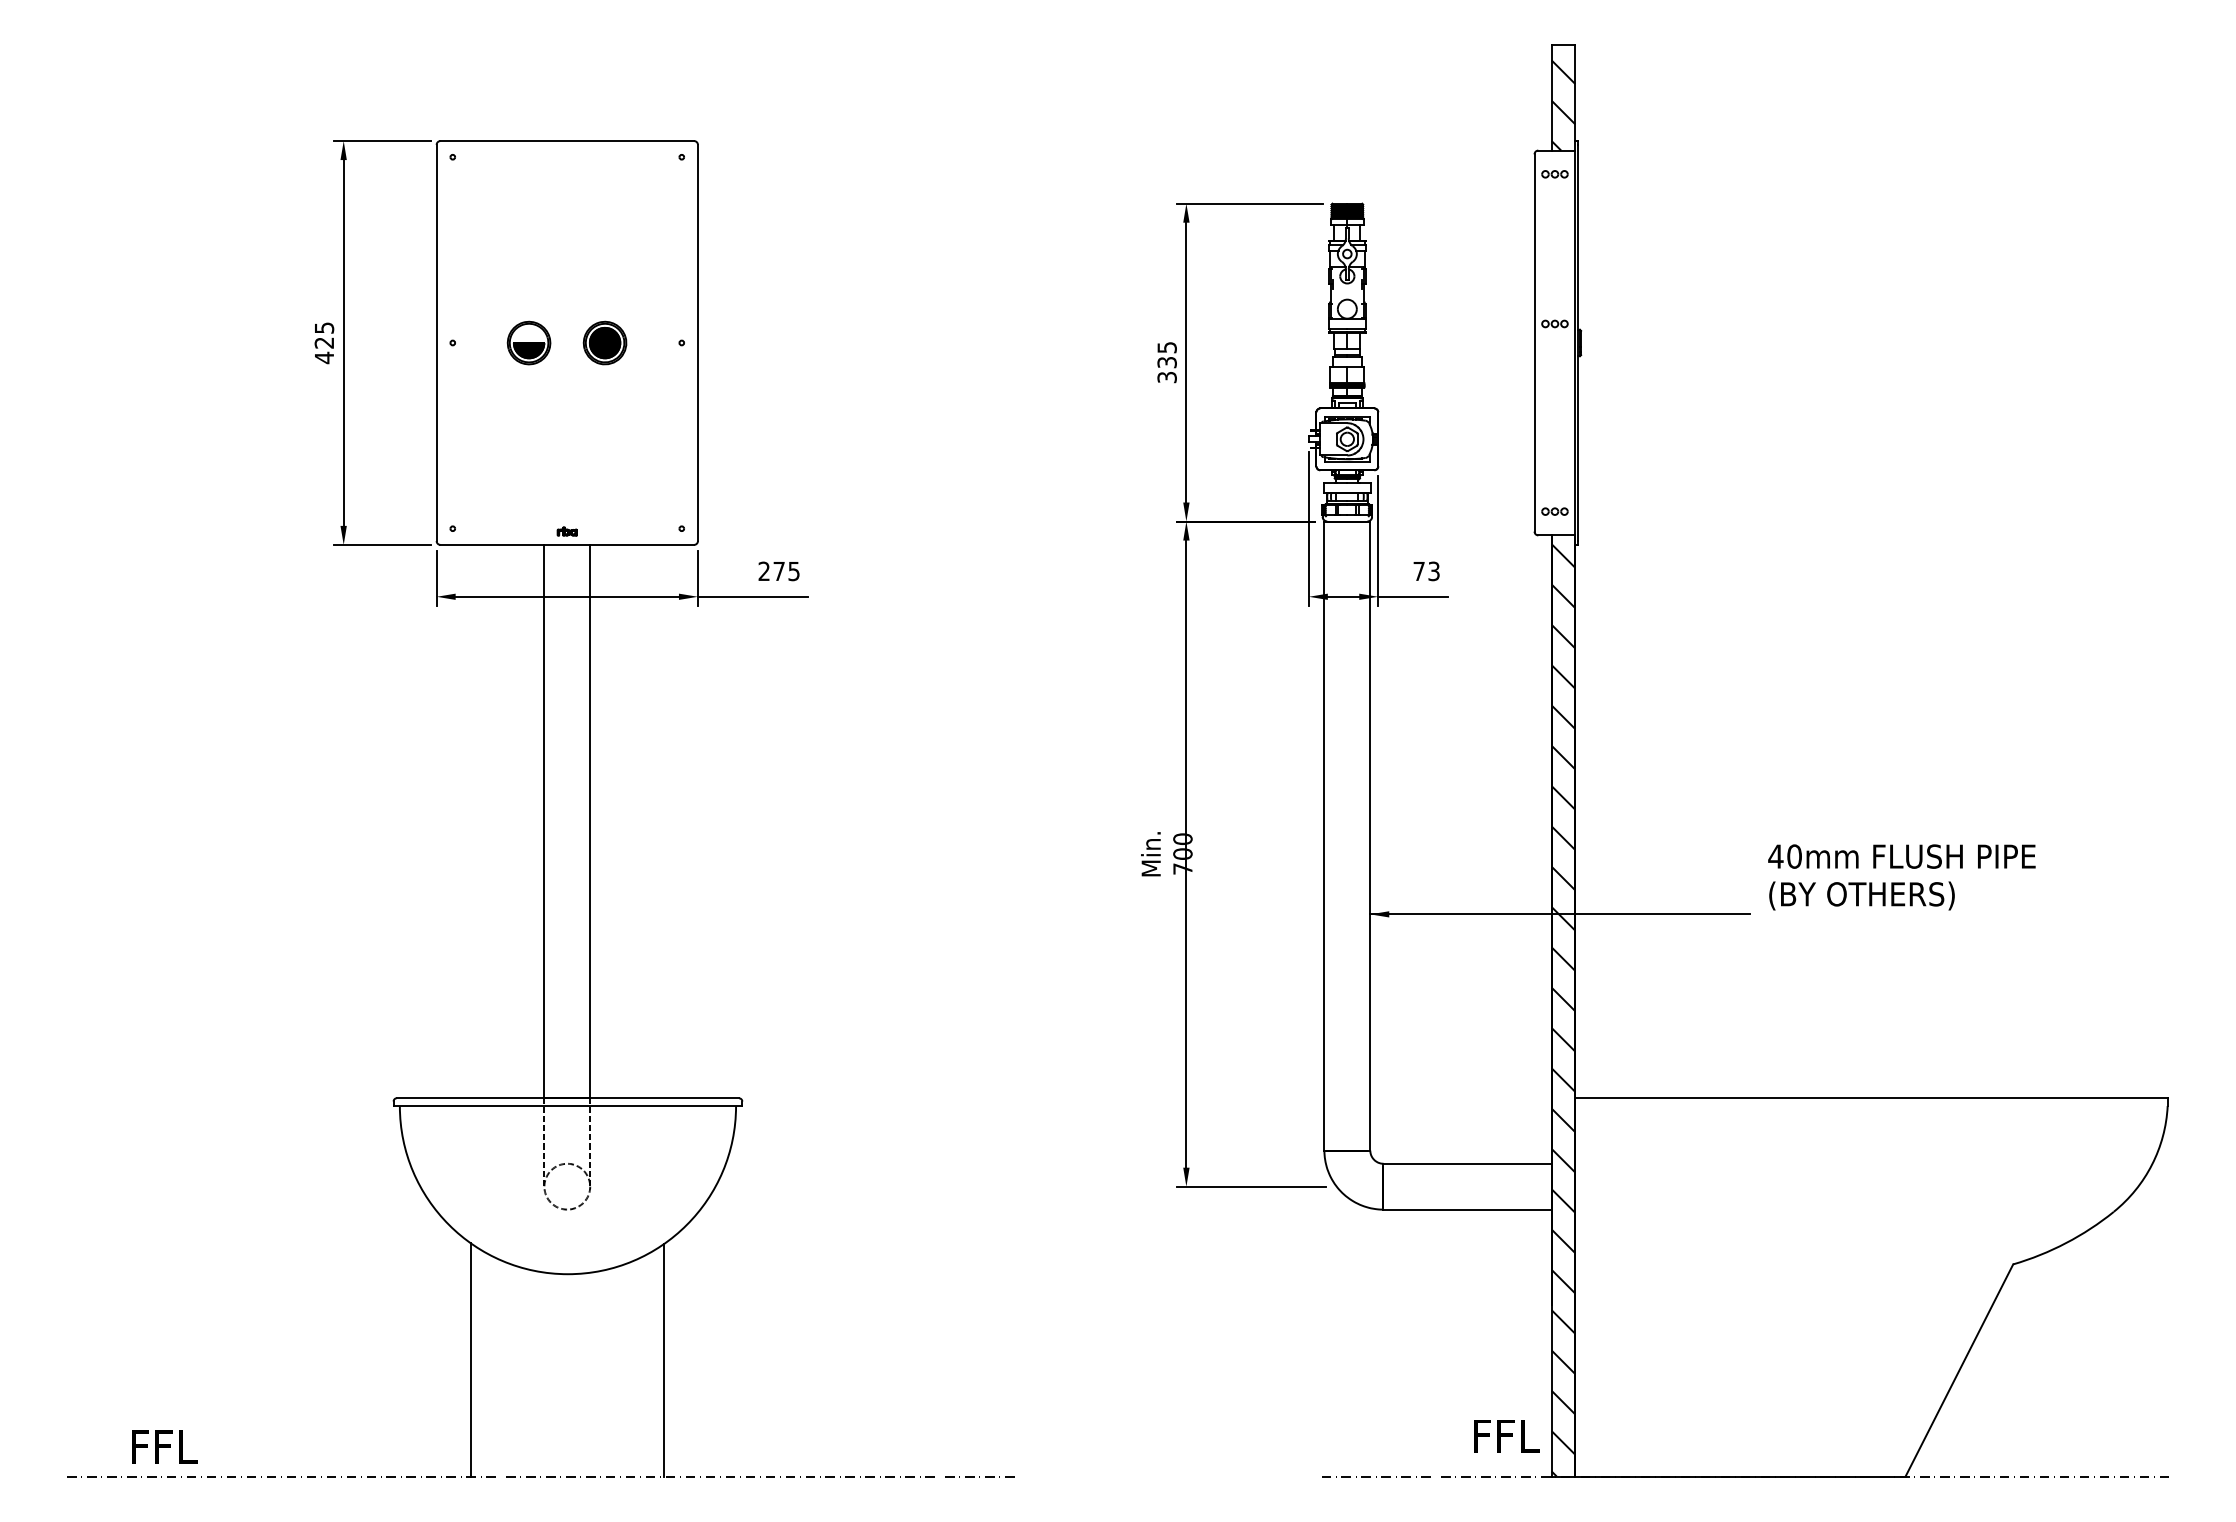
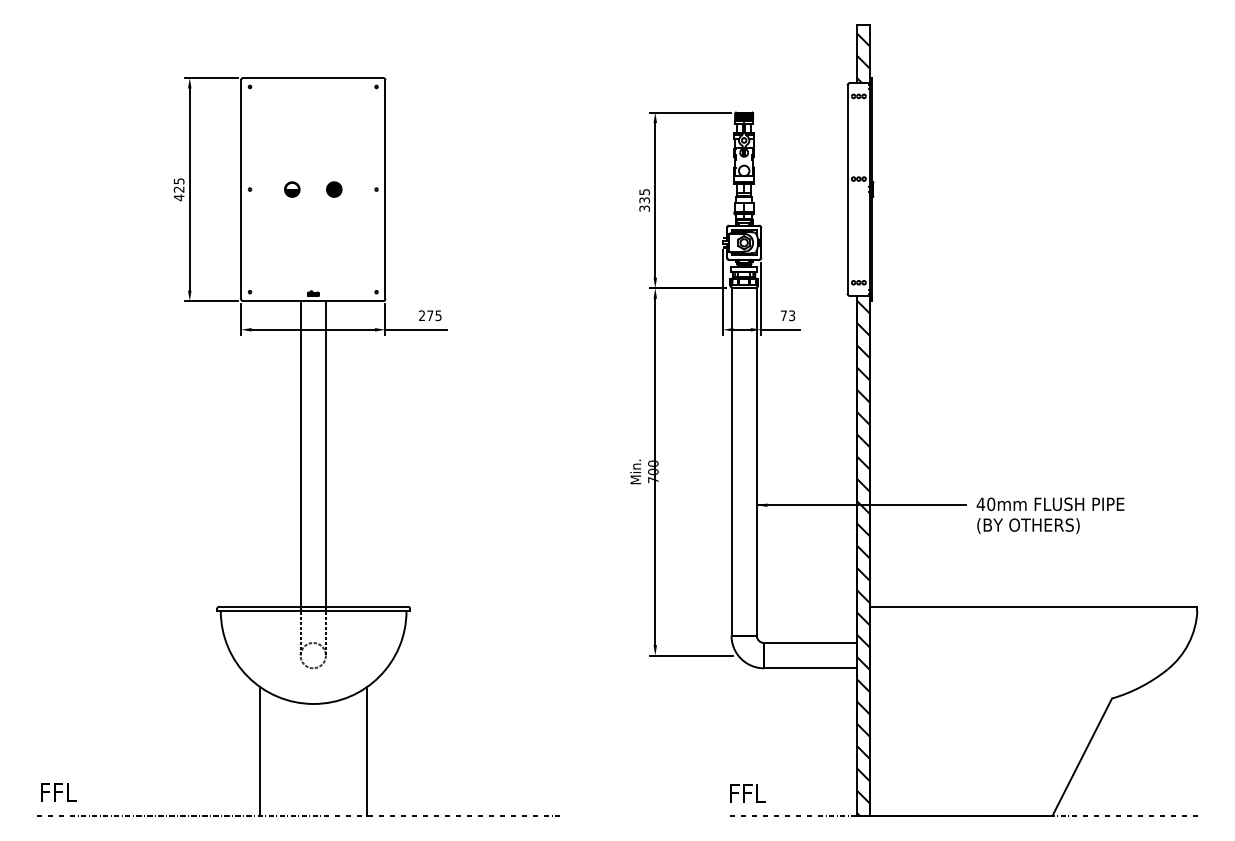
part: (529, 342) -> (292, 189), size x0.62
part: (605, 342) -> (334, 189), size x0.62
text: (1901, 876) -> (1050, 515), moved
text: (1505, 1436) -> (747, 793), moved
text: (163, 1447) -> (58, 792), moved

